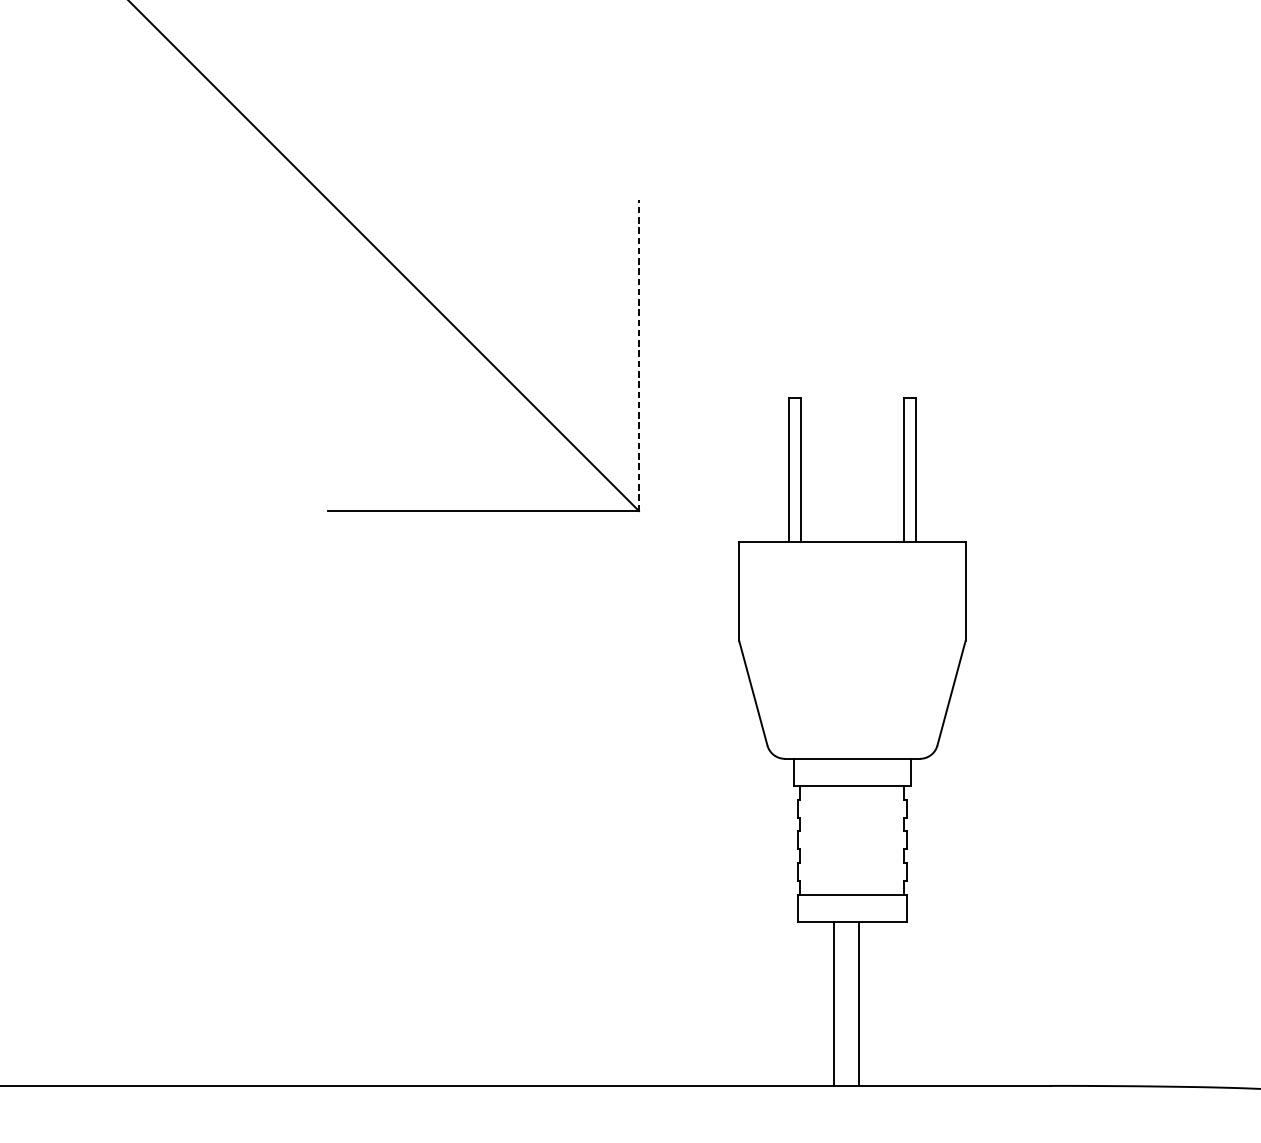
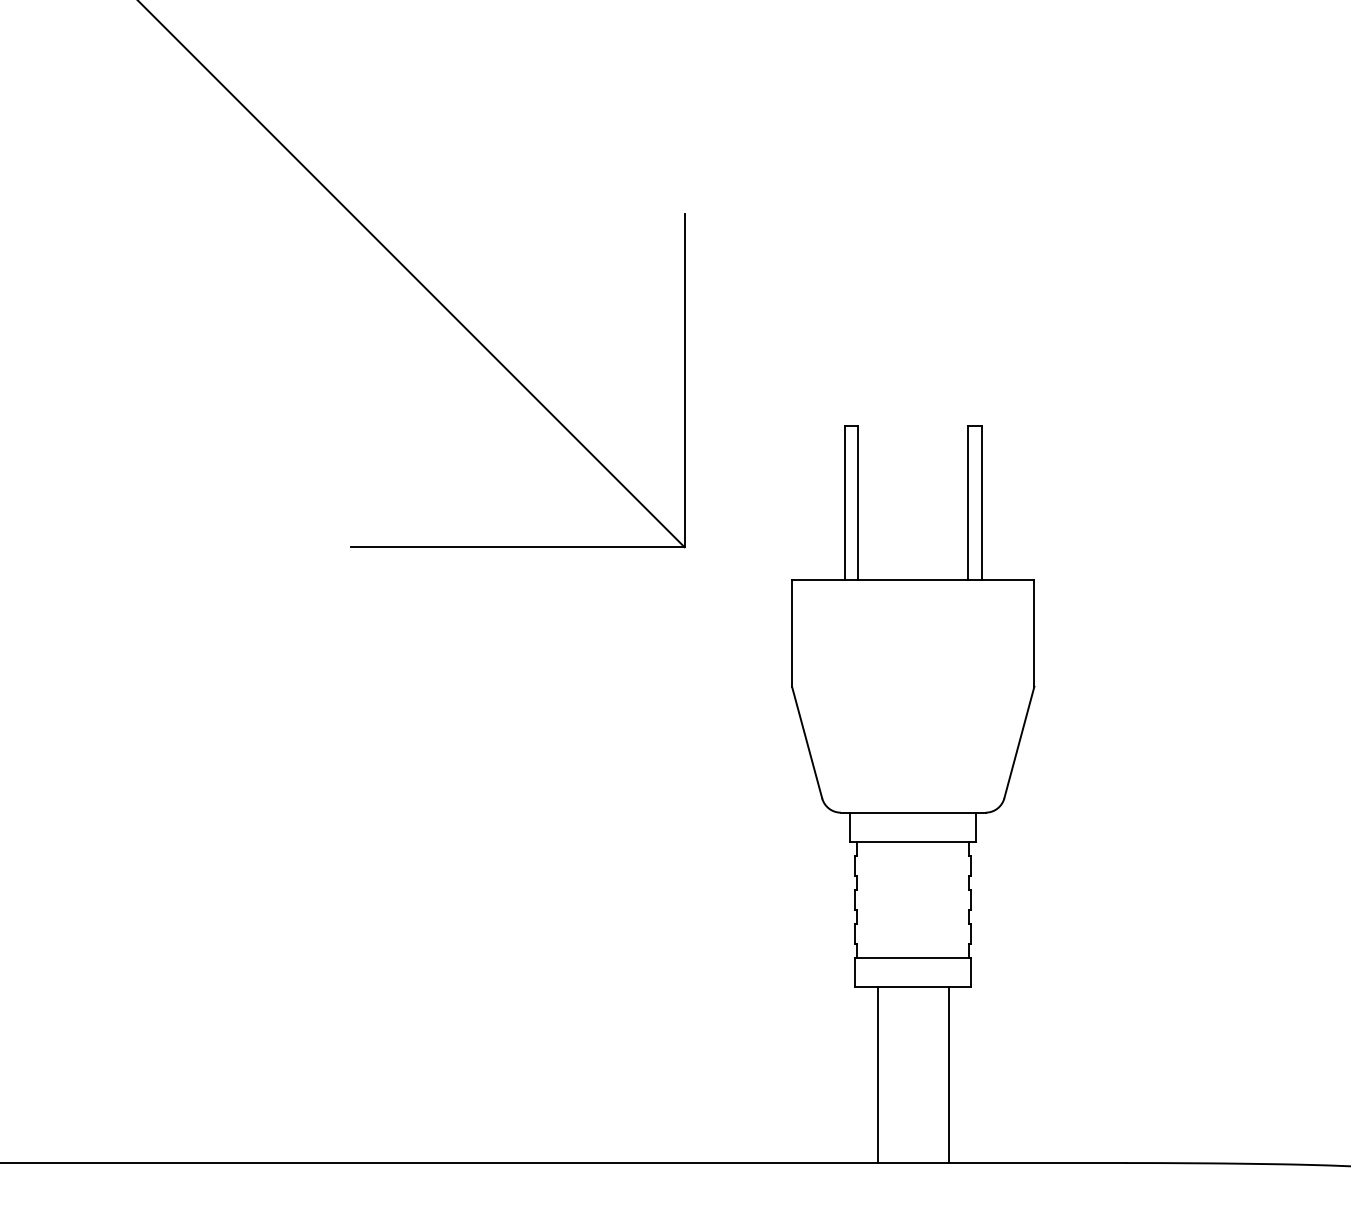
line: (638, 355) -> (684, 380), dashed -> solid
line: (834, 1004) -> (948, 1075), moved
line: (858, 1004) -> (877, 1075), moved

